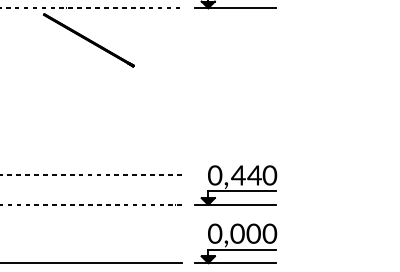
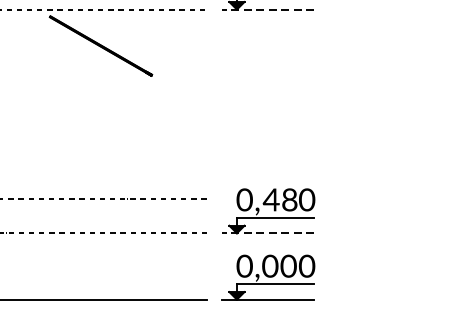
line: (235, 8) -> (267, 9), solid -> dashed
text: (254, 175) -> (289, 199), 44 -> 48
line: (235, 204) -> (267, 232), solid -> dashed

